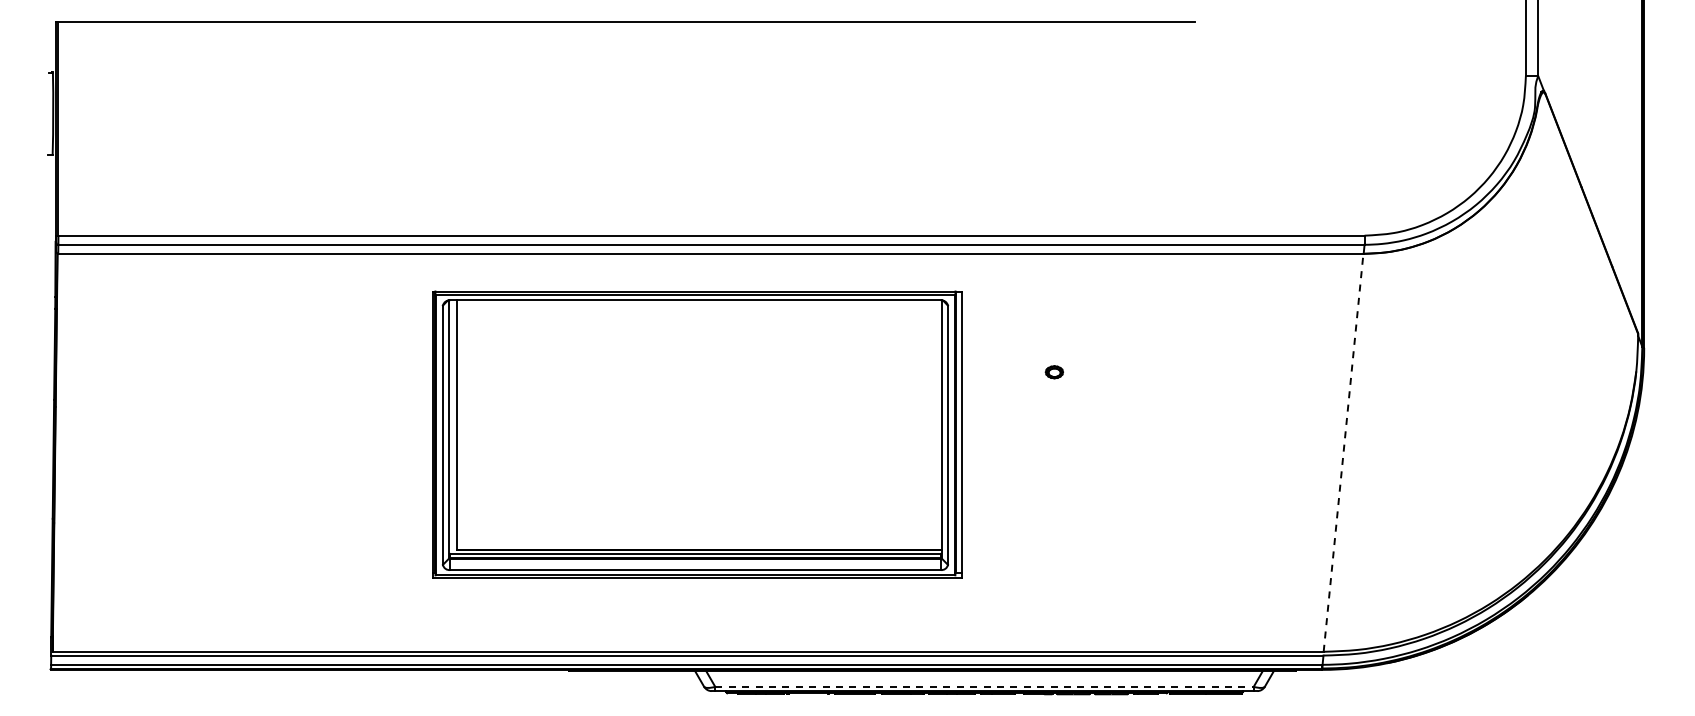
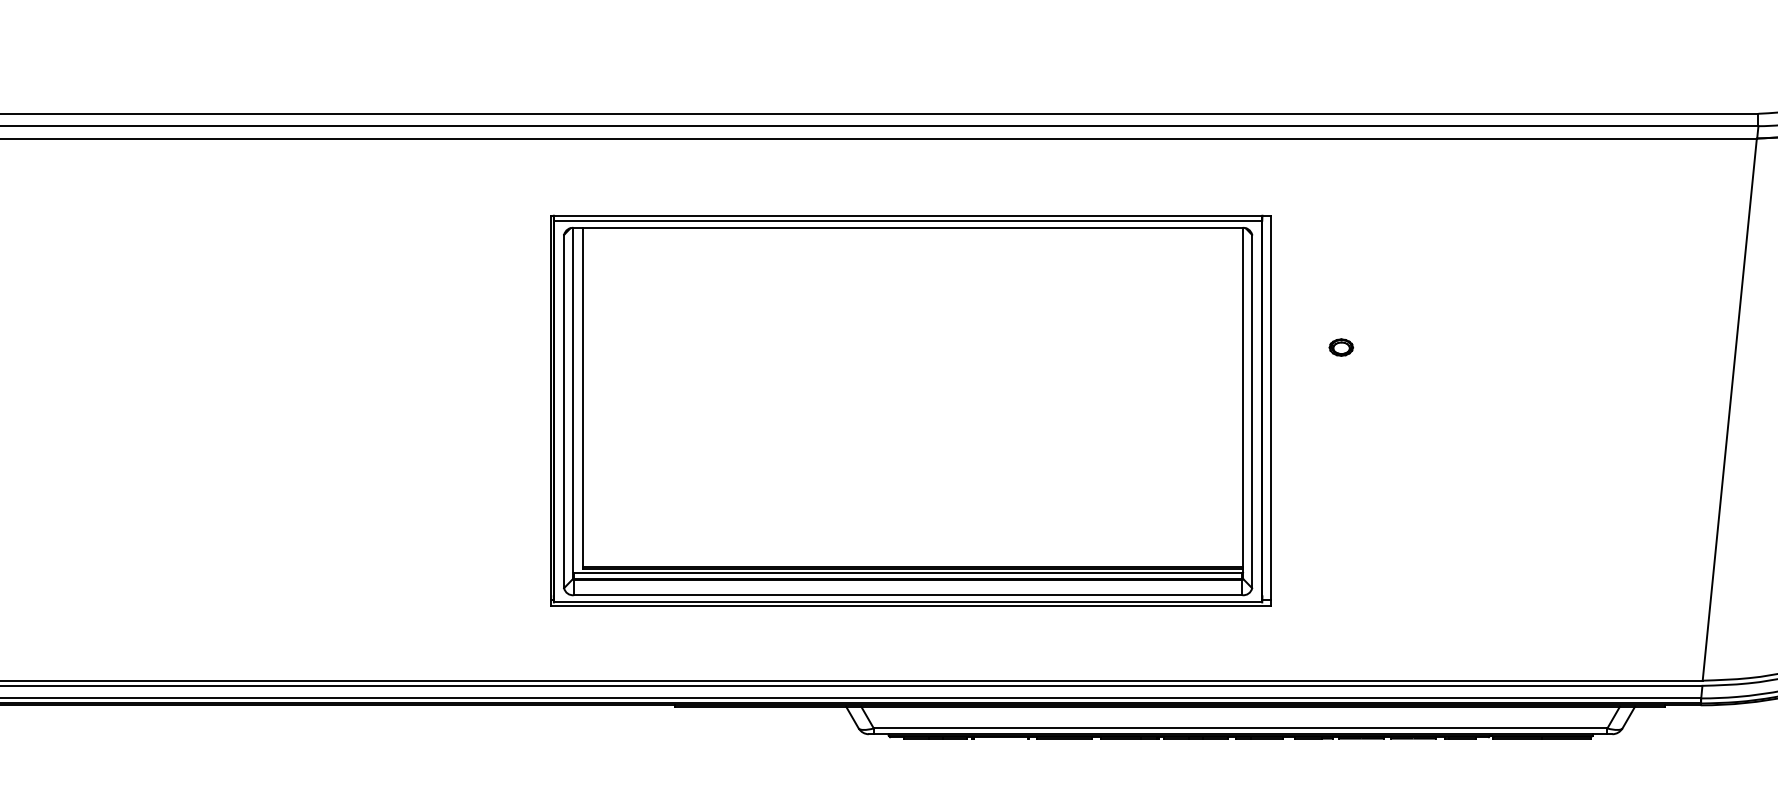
part: (1053, 372) -> (1340, 347), moved
part: (697, 434) -> (910, 410), moved
line: (1343, 452) -> (1729, 409), dashed -> solid
line: (985, 686) -> (1241, 727), dashed -> solid

